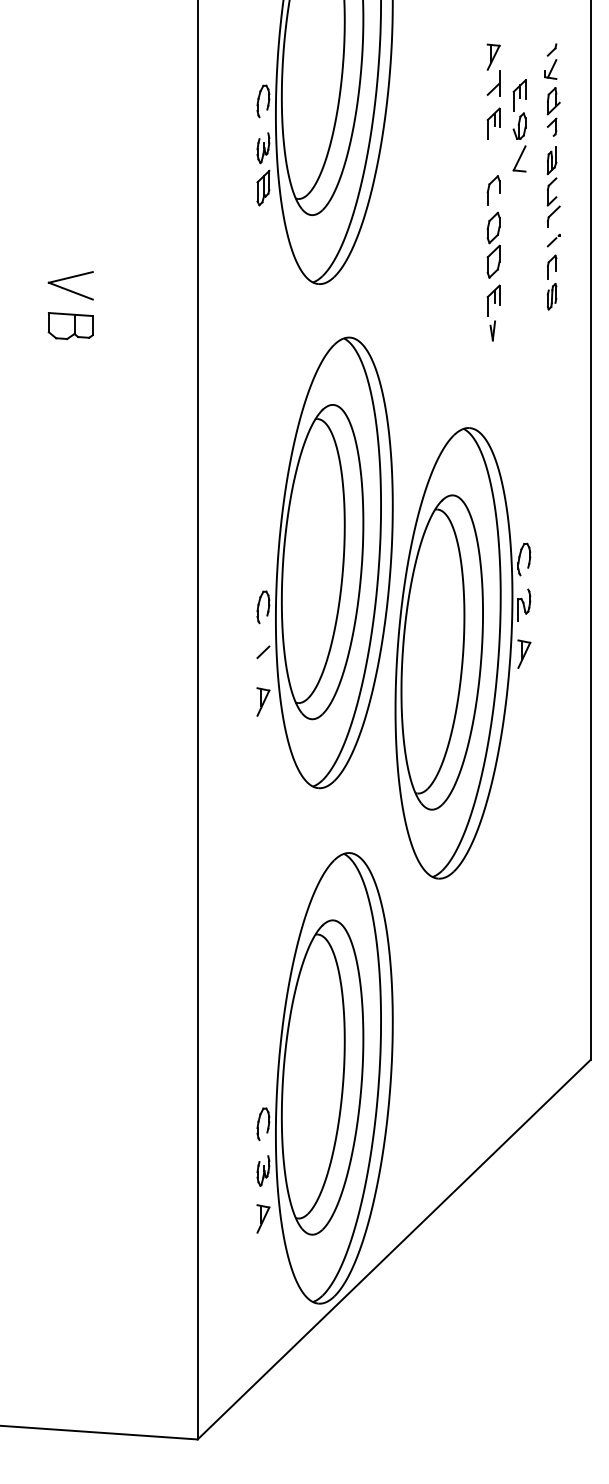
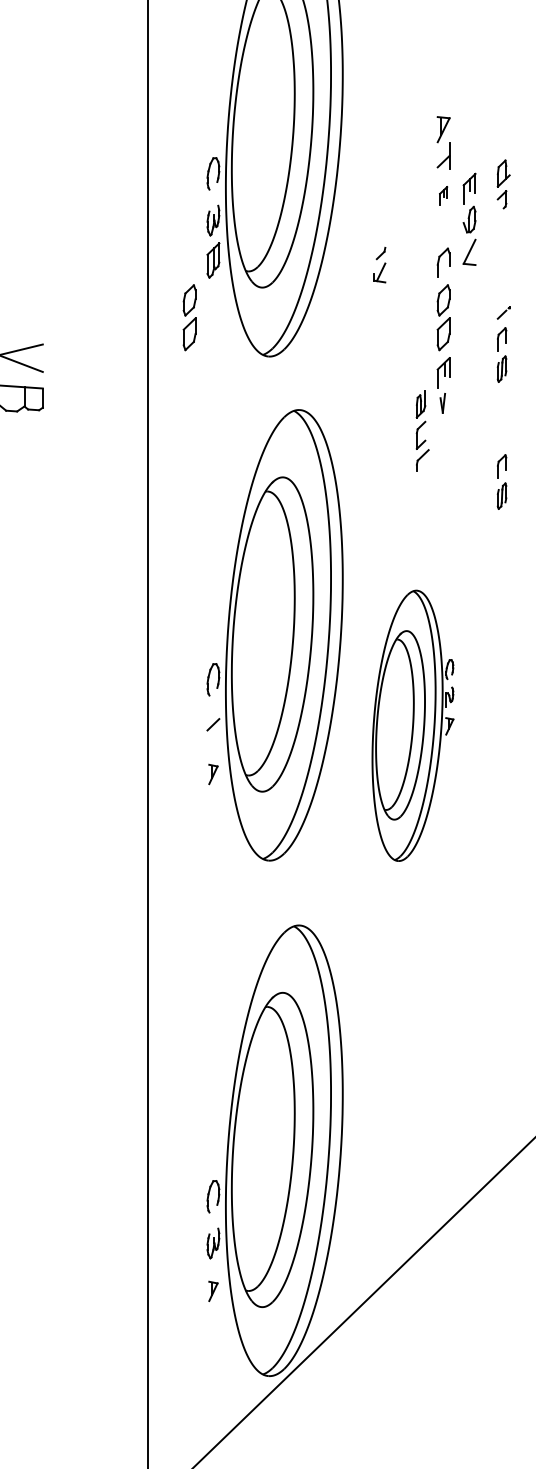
part: (550, 61) -> (379, 264), moved
part: (493, 123) -> (443, 195), size x0.6
part: (519, 125) -> (469, 218), moved
part: (553, 186) -> (422, 429), moved
part: (239, 244) -> (189, 316), added
part: (551, 409) -> (501, 481), added
part: (462, 653) -> (412, 725), size x0.6
part: (263, 701) -> (213, 773), size x0.7
part: (263, 1218) -> (213, 1290), size x0.7

